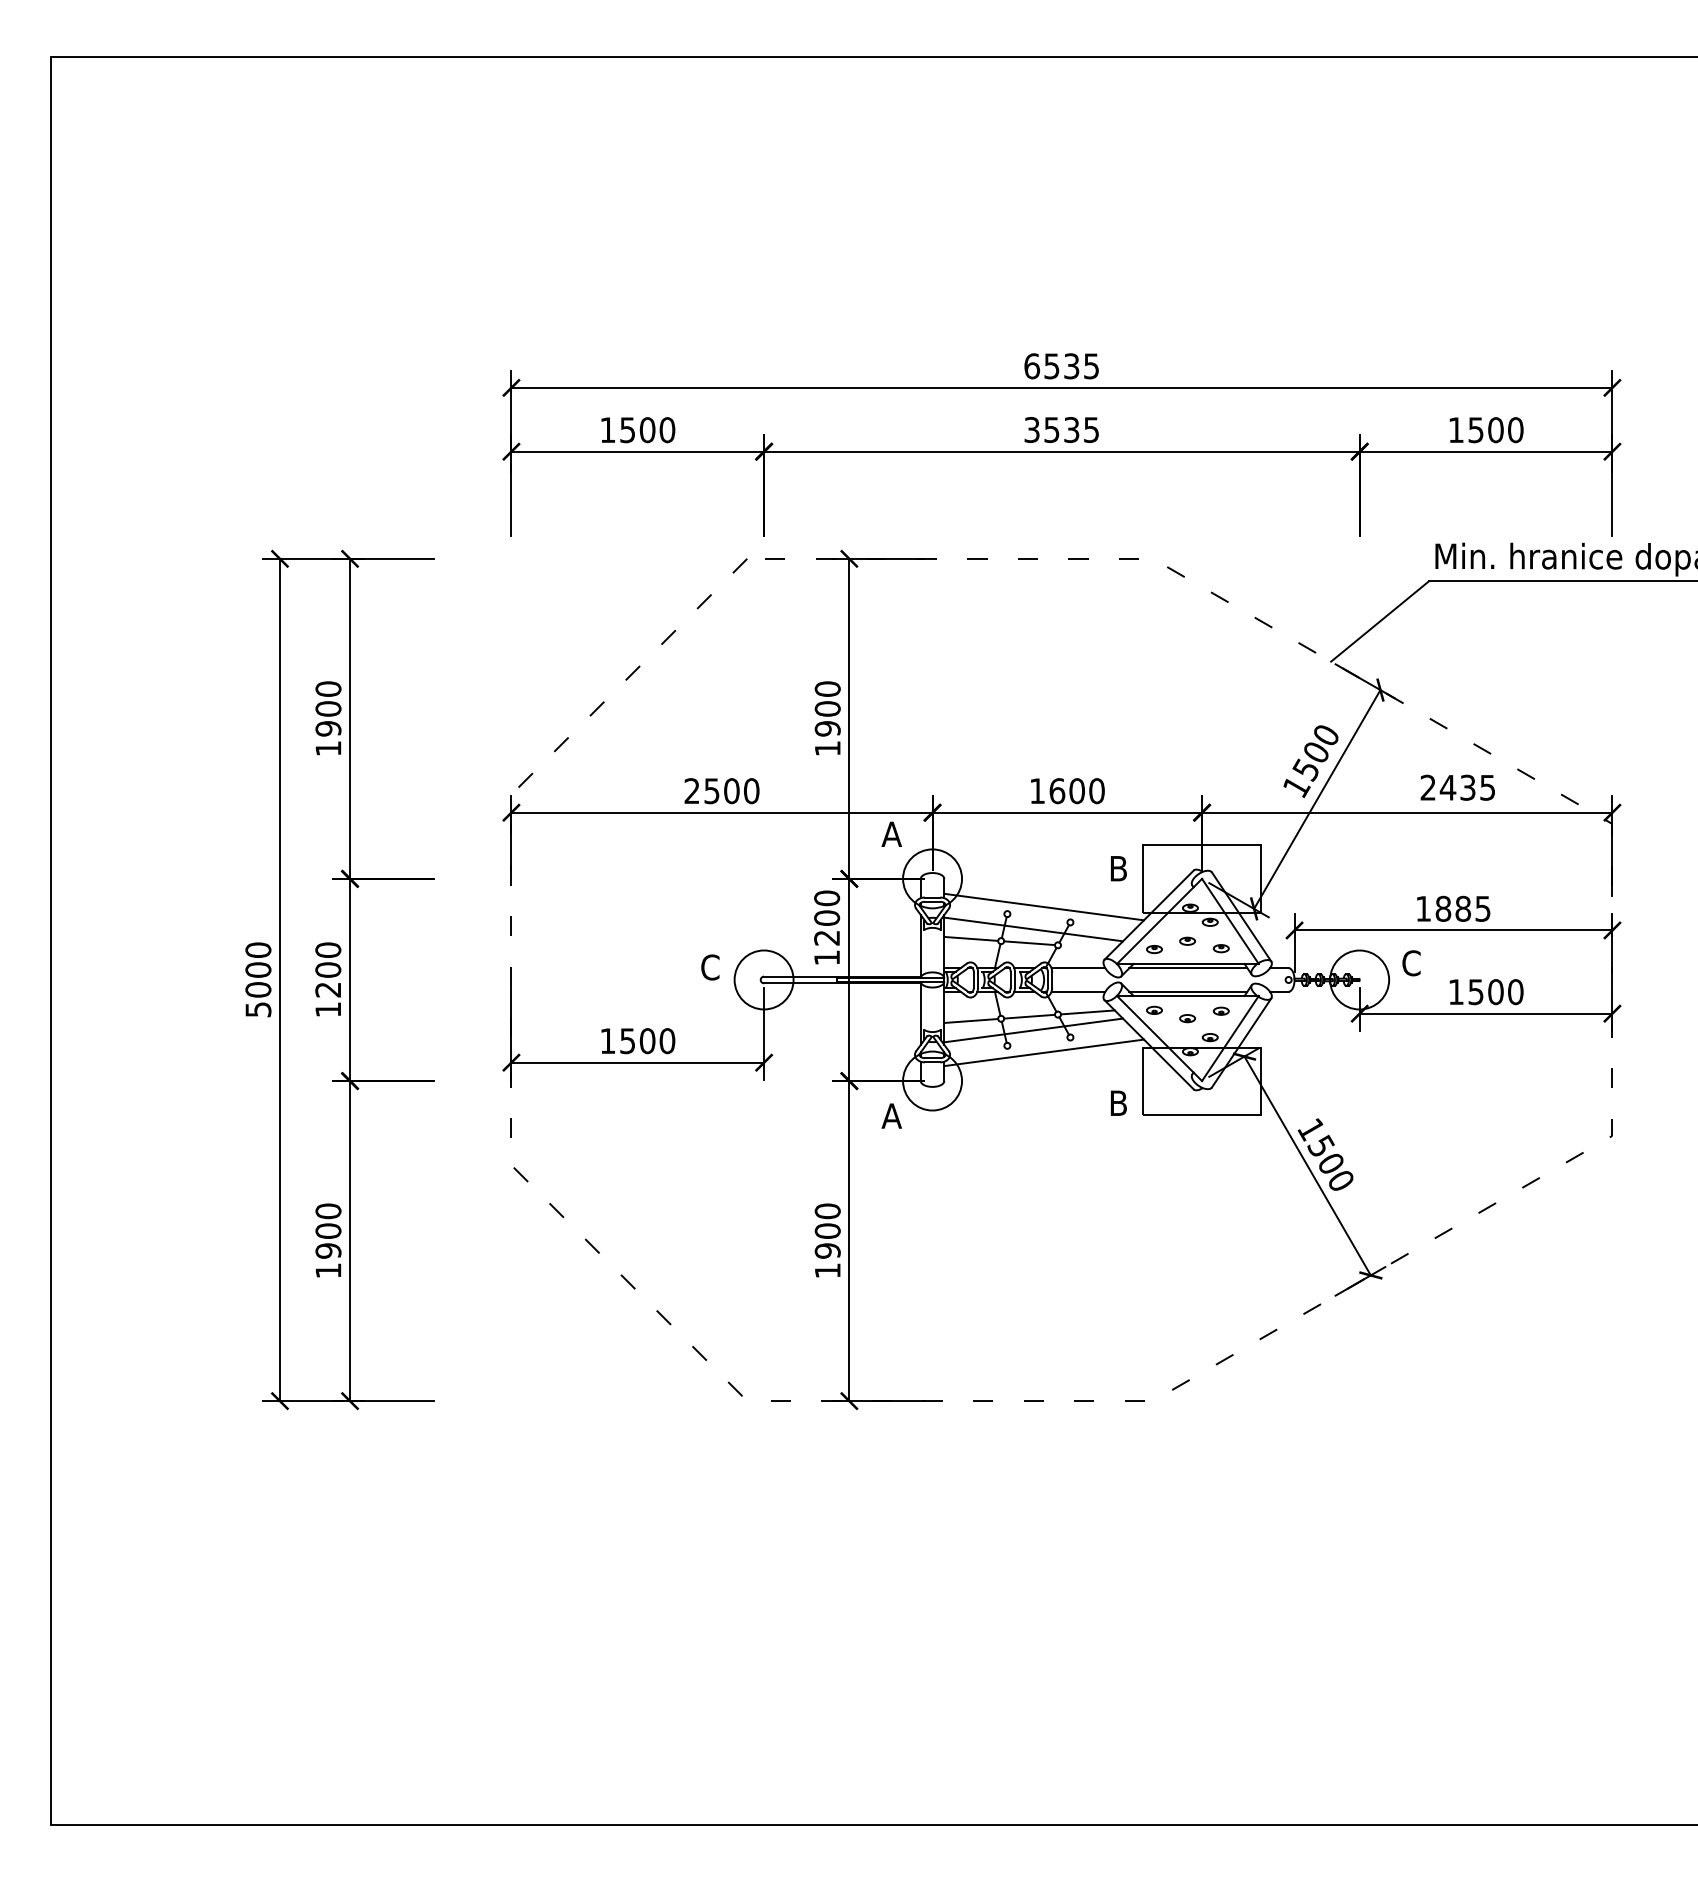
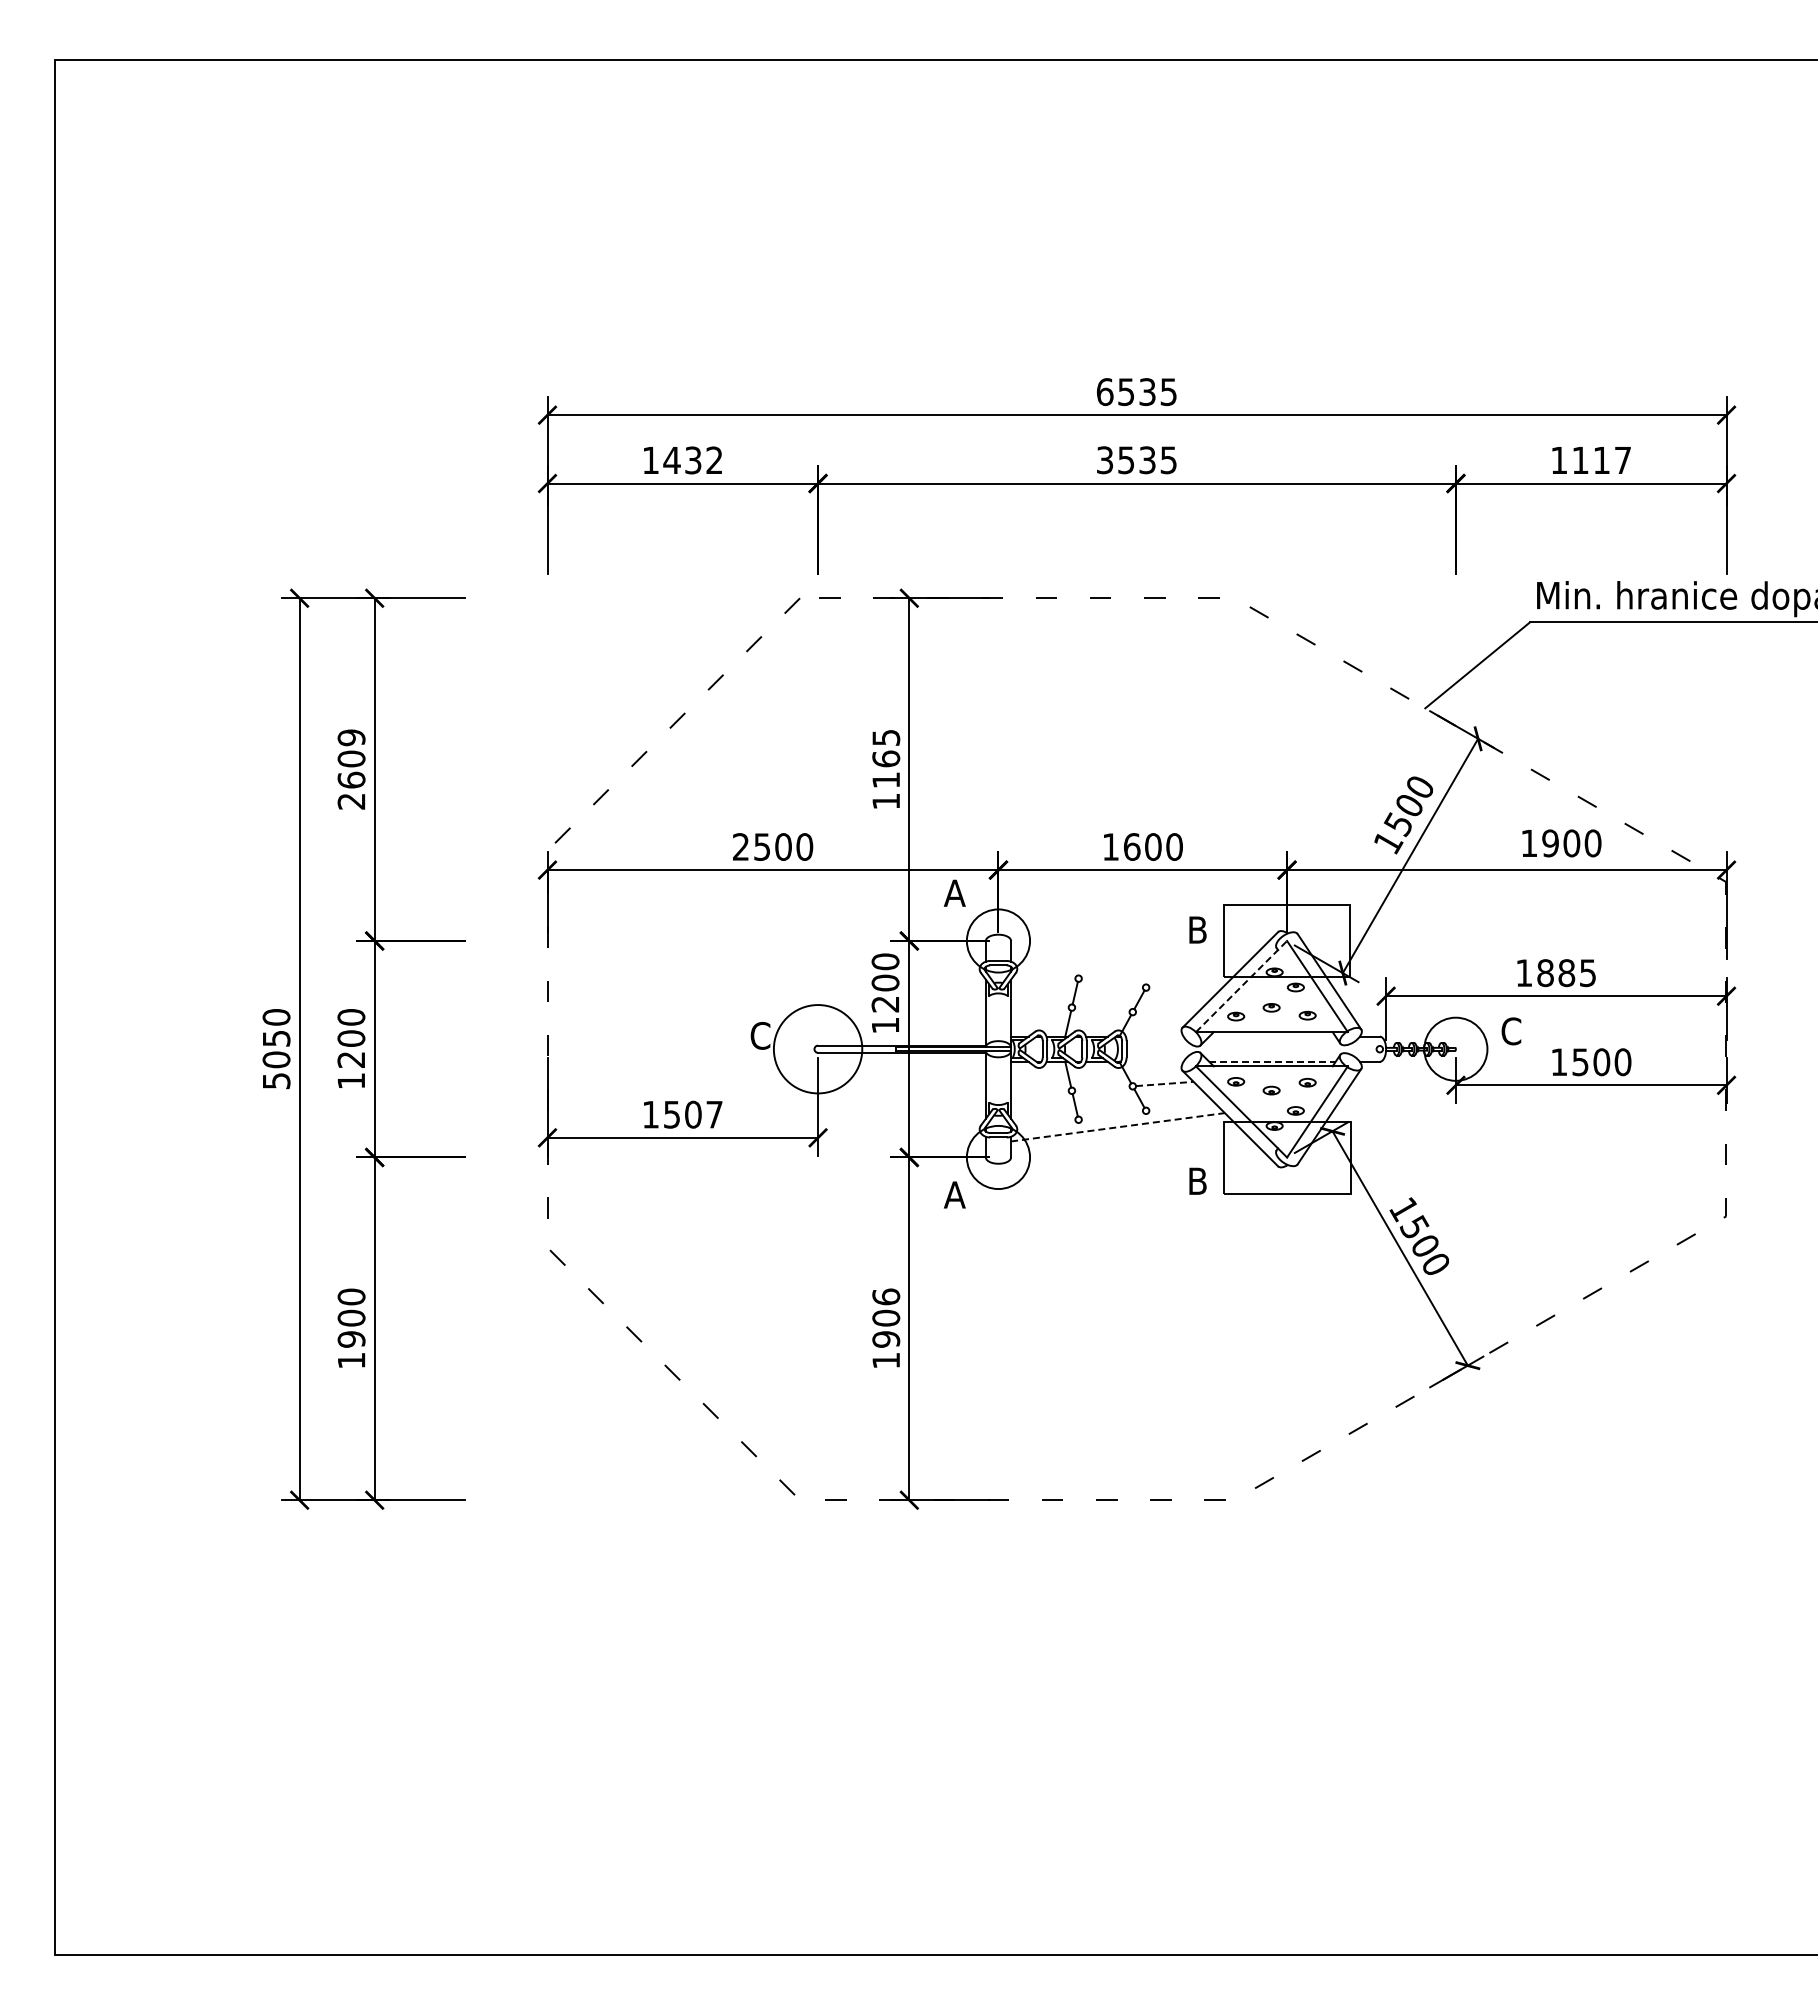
text: (646, 430) -> (692, 460), 1500 -> 1432
text: (1495, 430) -> (1601, 460), 1500 -> 1117
text: (827, 708) -> (886, 758), 1900 -> 1165
text: (328, 718) -> (351, 769), 1900 -> 2609
text: (1458, 787) -> (1561, 843), 2435 -> 1900
line: (1043, 906) -> (1117, 970), removed
line: (1159, 921) -> (1241, 986), solid -> dashed
line: (1033, 928) -> (1106, 994), removed
line: (970, 939) -> (1039, 1005), removed
line: (1029, 942) -> (1102, 1009), removed
line: (1078, 968) -> (1154, 1036), removed
line: (1188, 968) -> (1272, 1036), removed
text: (258, 969) -> (276, 1038), 5000 -> 5050
circle: (763, 979) -> (817, 1048), size x1.4
line: (1078, 991) -> (1154, 1061), removed
line: (1189, 991) -> (1273, 1061), solid -> dashed
line: (1087, 1011) -> (1164, 1083), solid -> dashed
line: (1029, 1016) -> (1102, 1088), removed
line: (970, 1021) -> (1039, 1093), removed
line: (1033, 1030) -> (1106, 1103), removed
text: (667, 1040) -> (714, 1114), 1500 -> 1507
line: (1043, 1053) -> (1117, 1127), solid -> dashed
text: (827, 1210) -> (885, 1296), 1900 -> 1906

